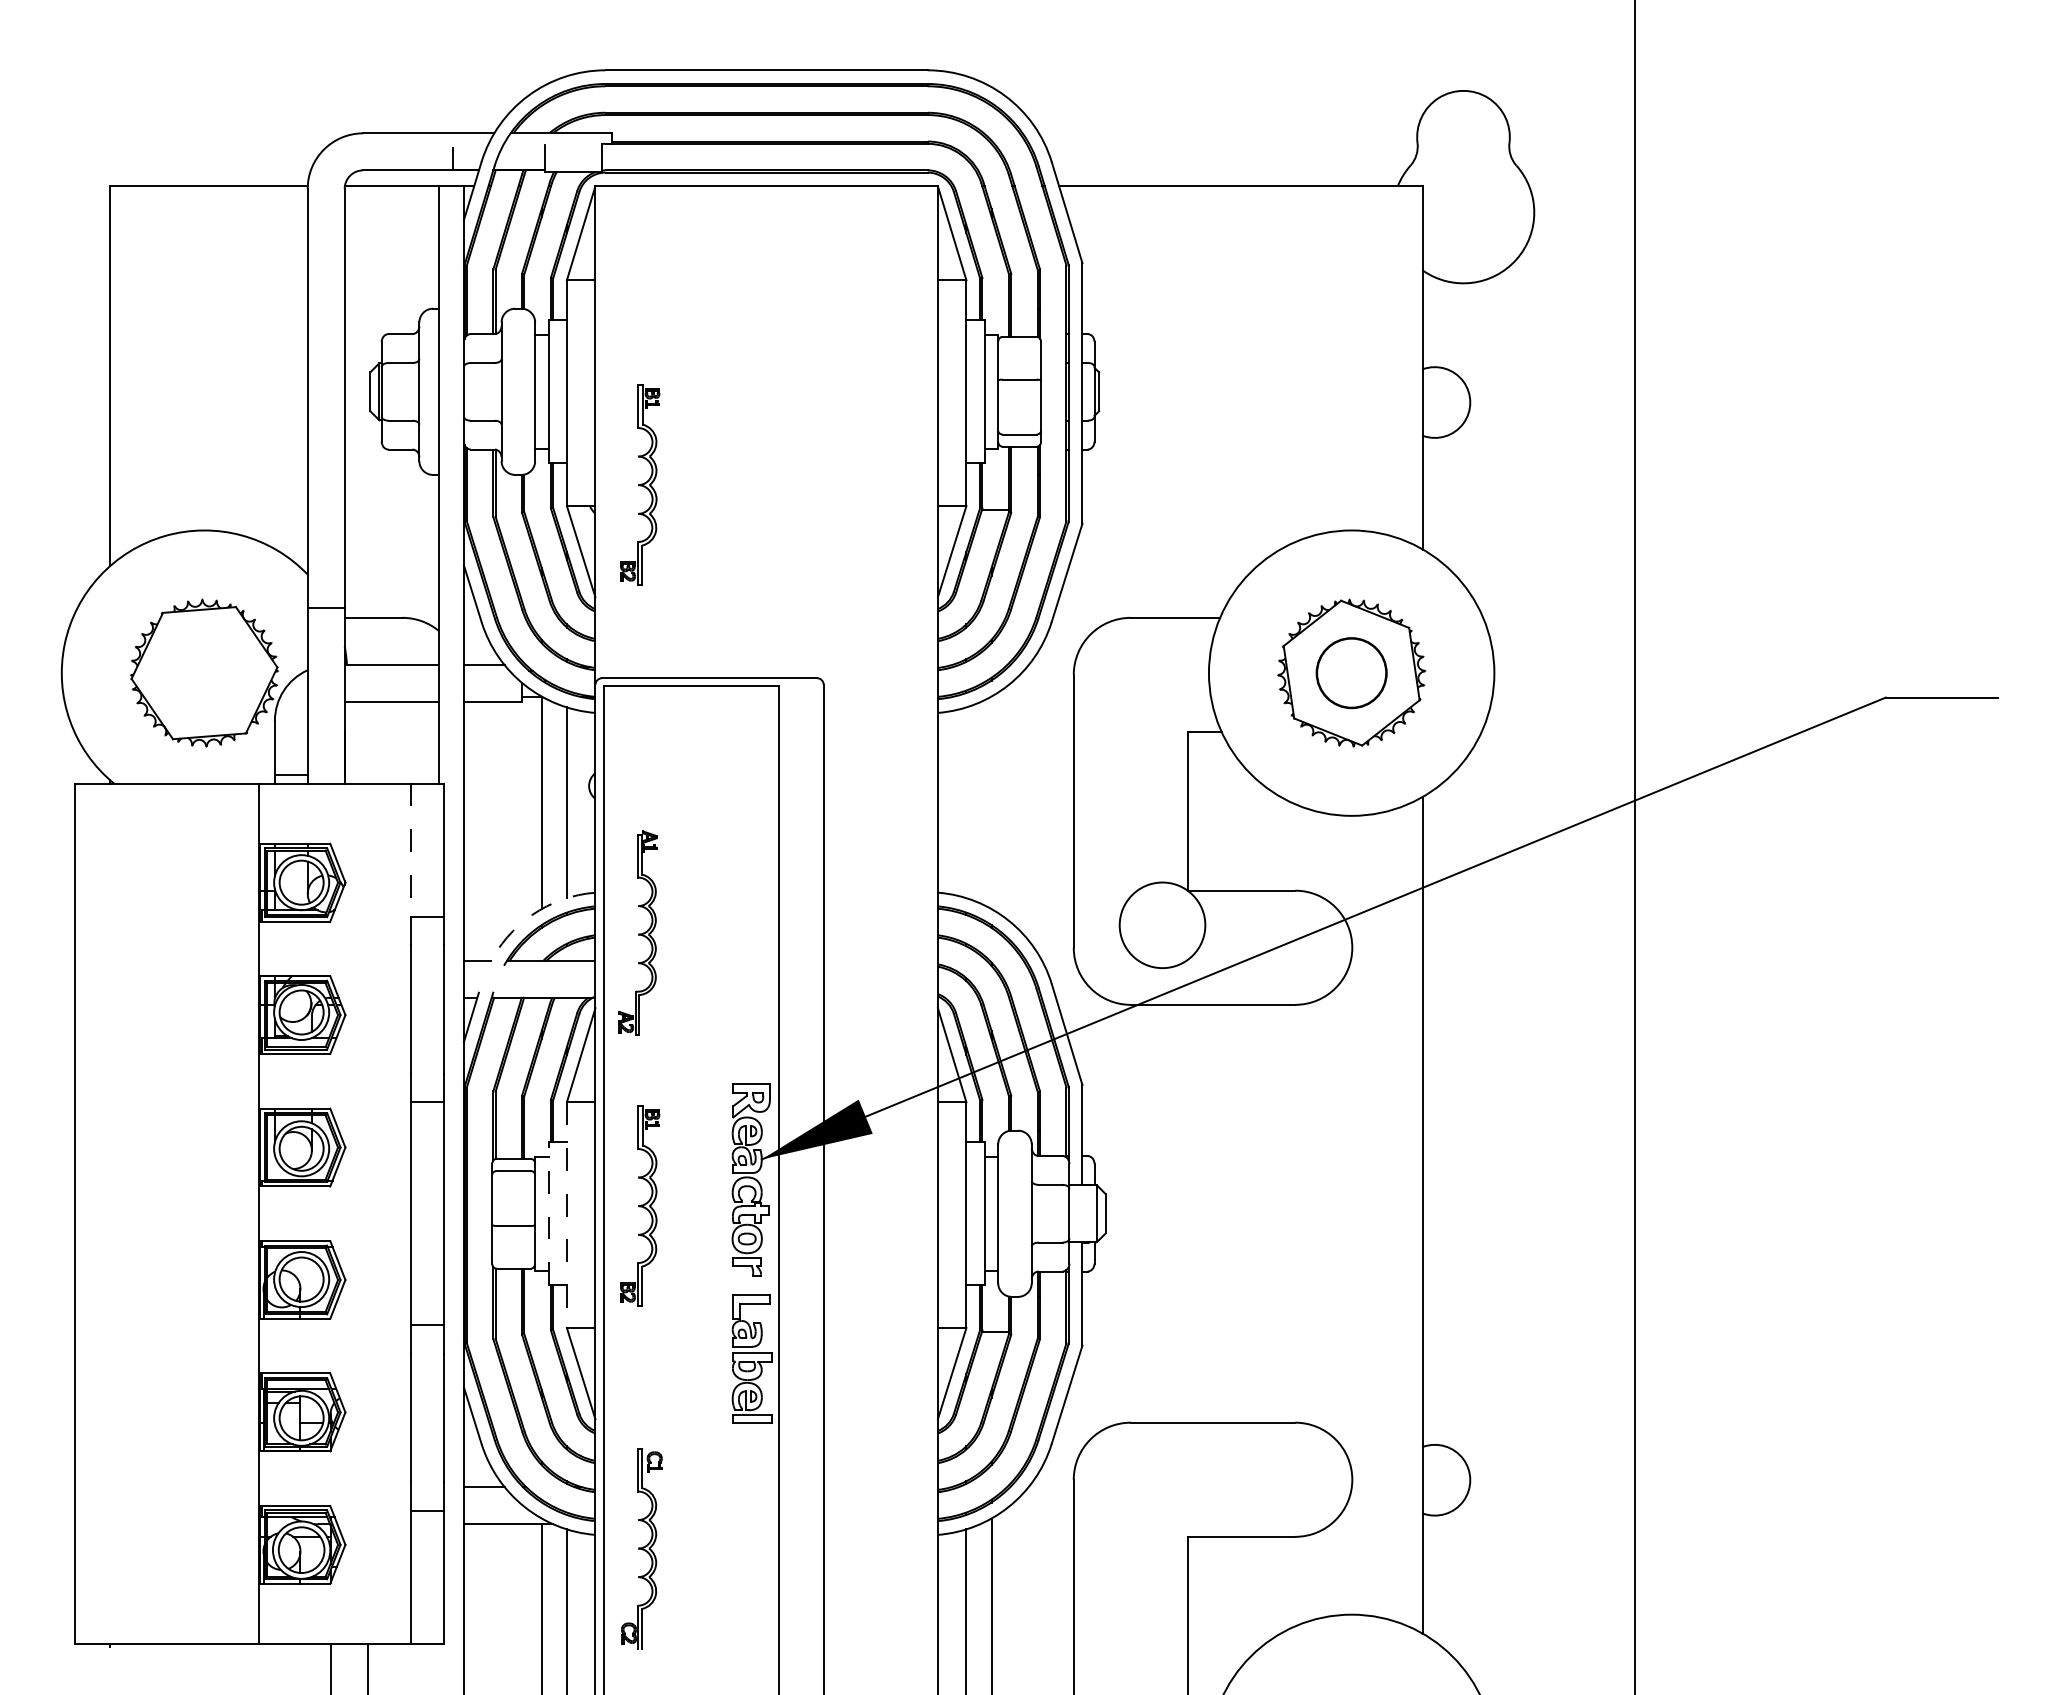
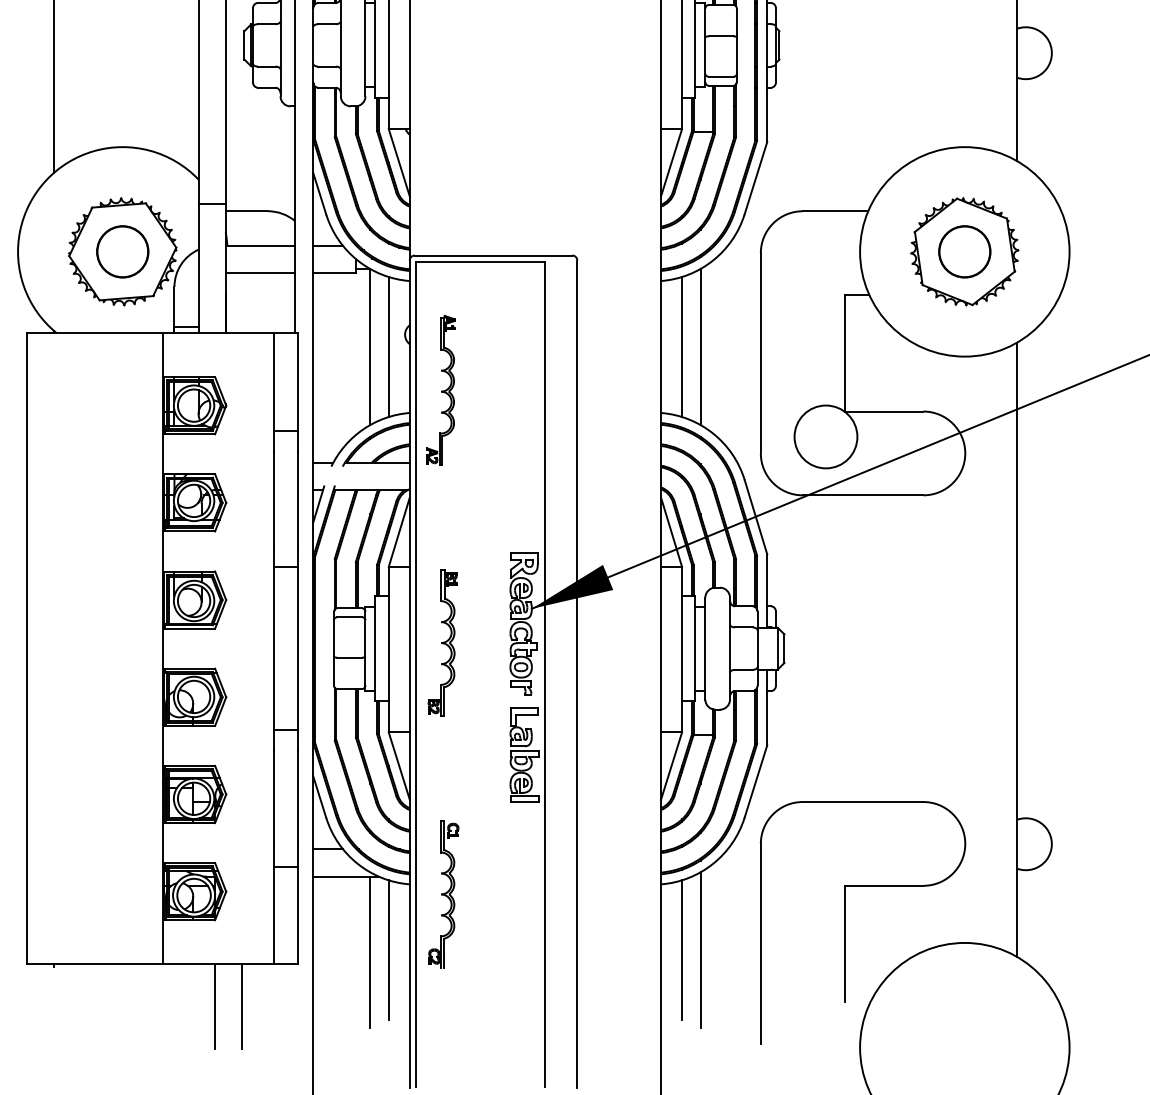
part: (640, 484) -> (442, 113), removed
circle: (204, 673) -> (122, 252), added
line: (966, 802) -> (682, 346), added
line: (991, 802) -> (700, 346), added
line: (410, 850) -> (273, 382), dashed -> solid
arc: (532, 914) -> (363, 429), dashed -> solid
part: (637, 932) -> (440, 390), moved
line: (548, 1213) -> (375, 648), dashed -> solid
line: (566, 1215) -> (388, 649), dashed -> solid

